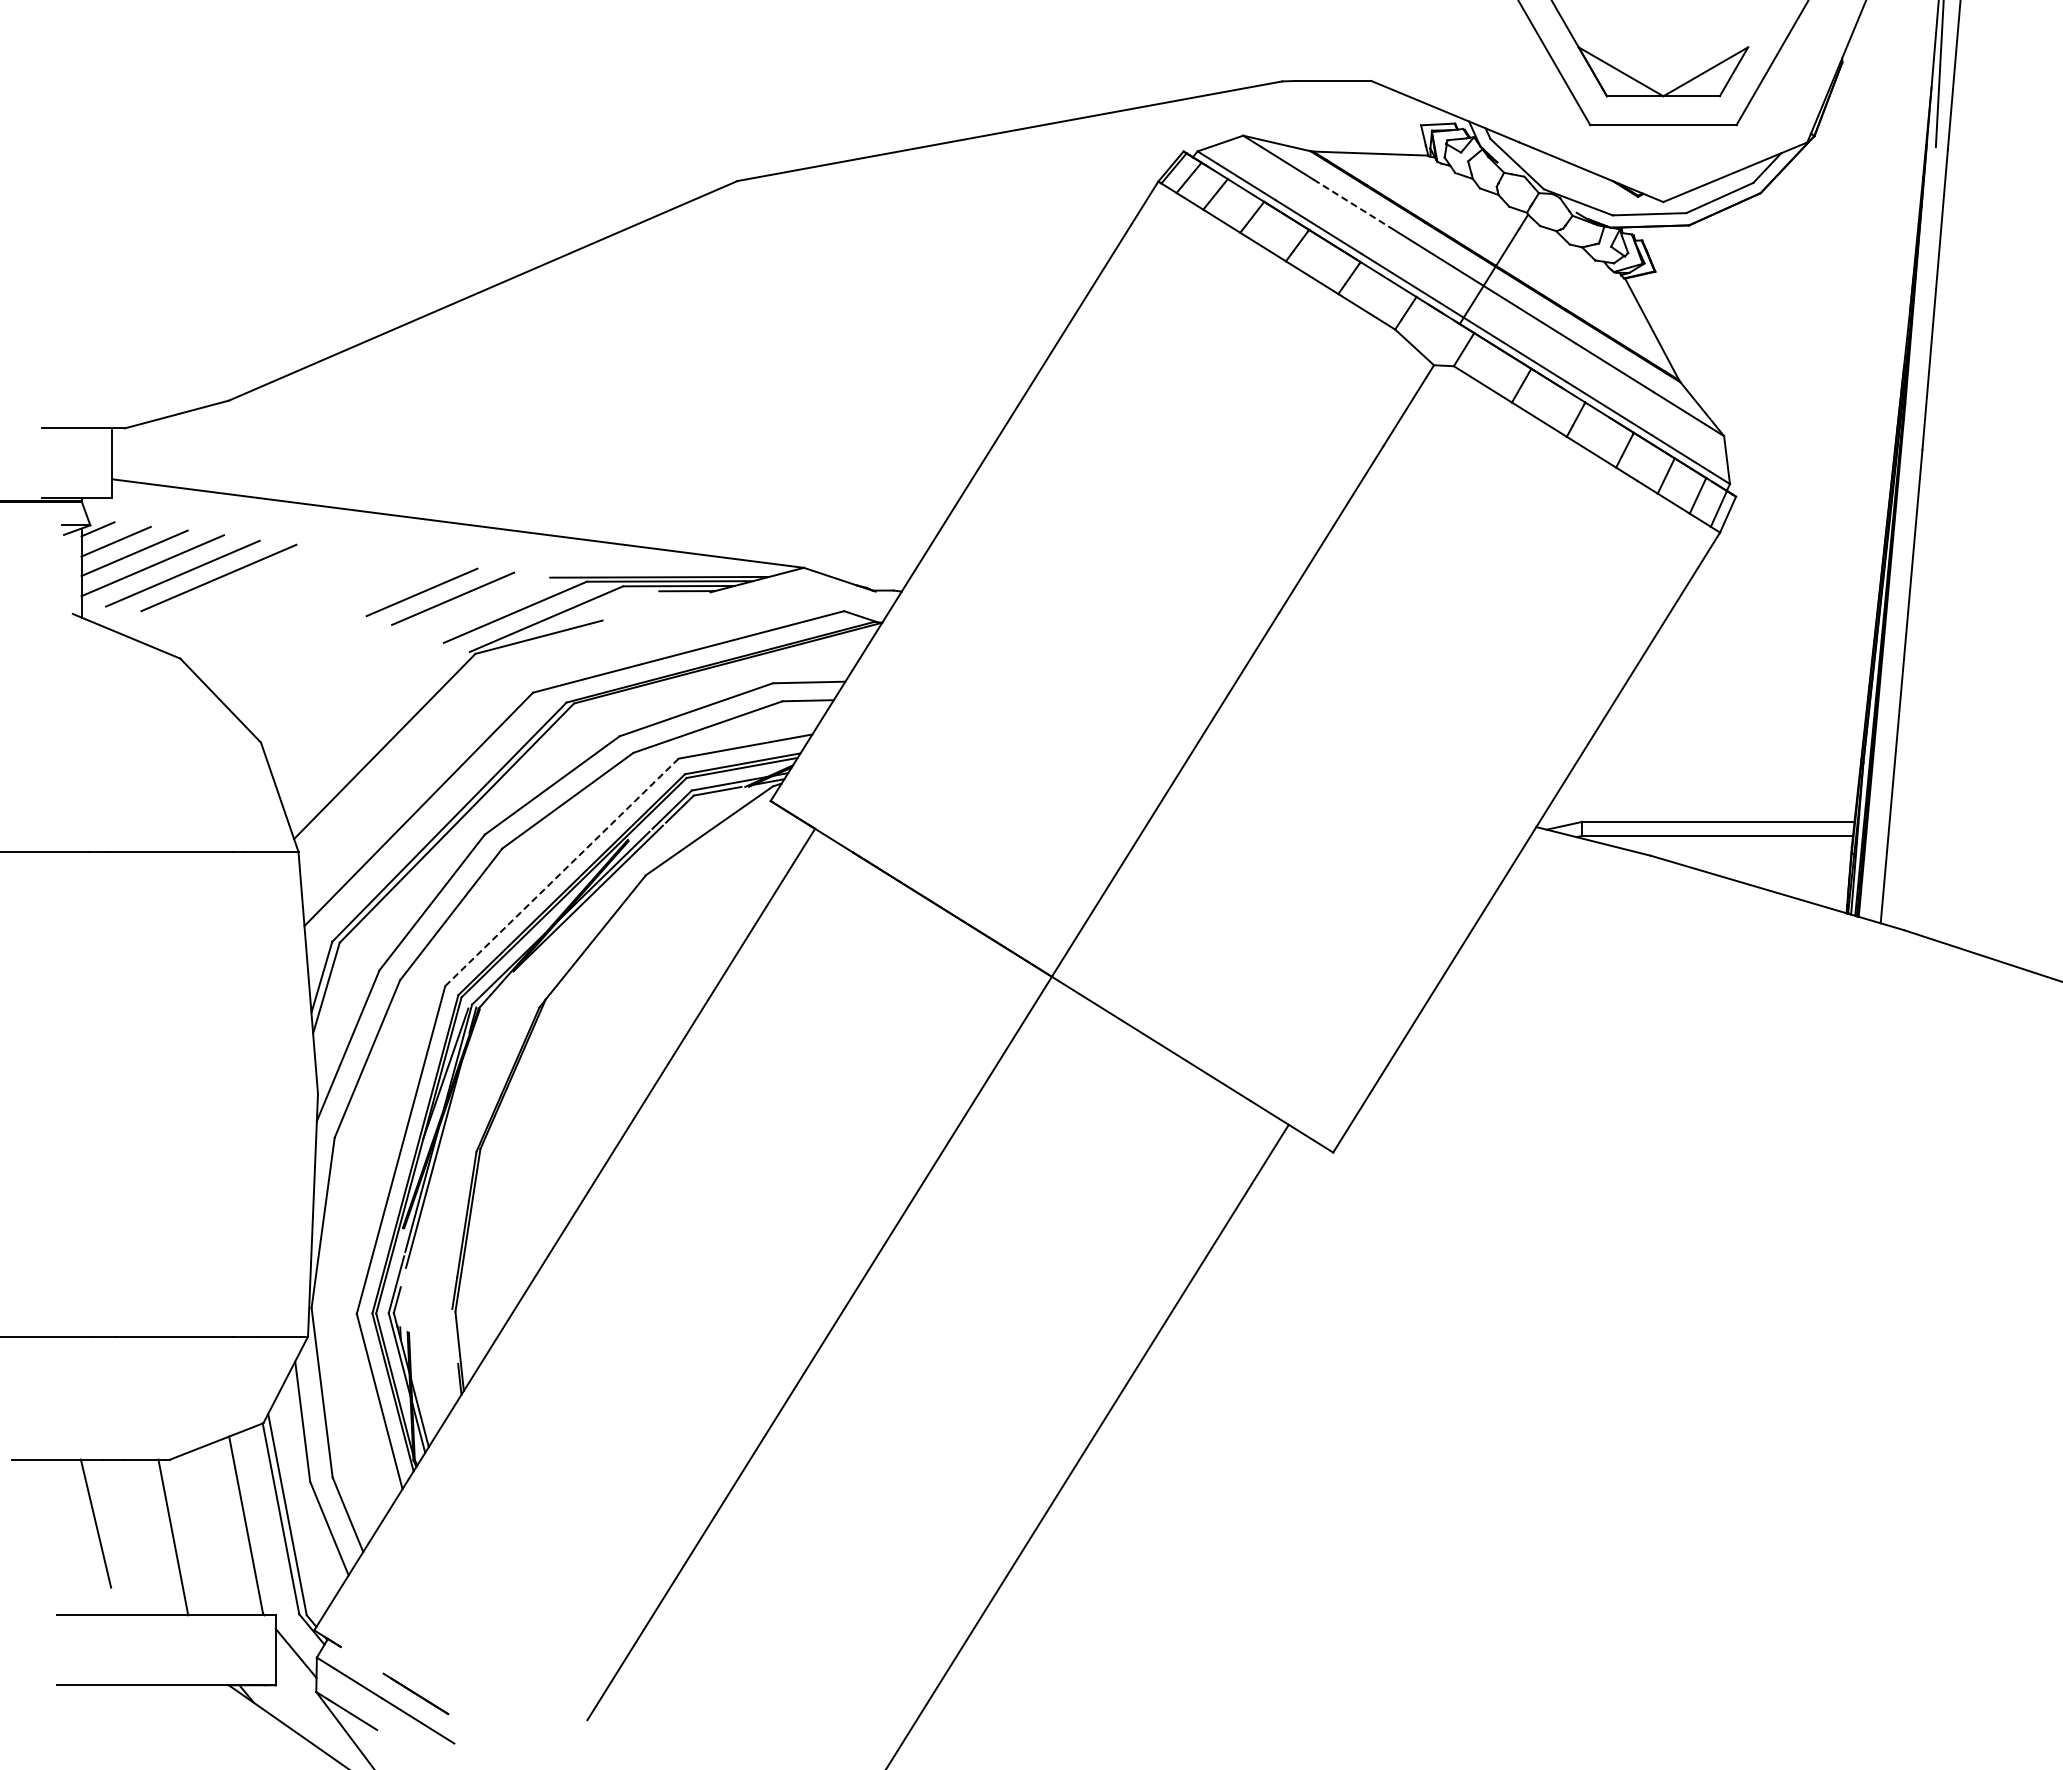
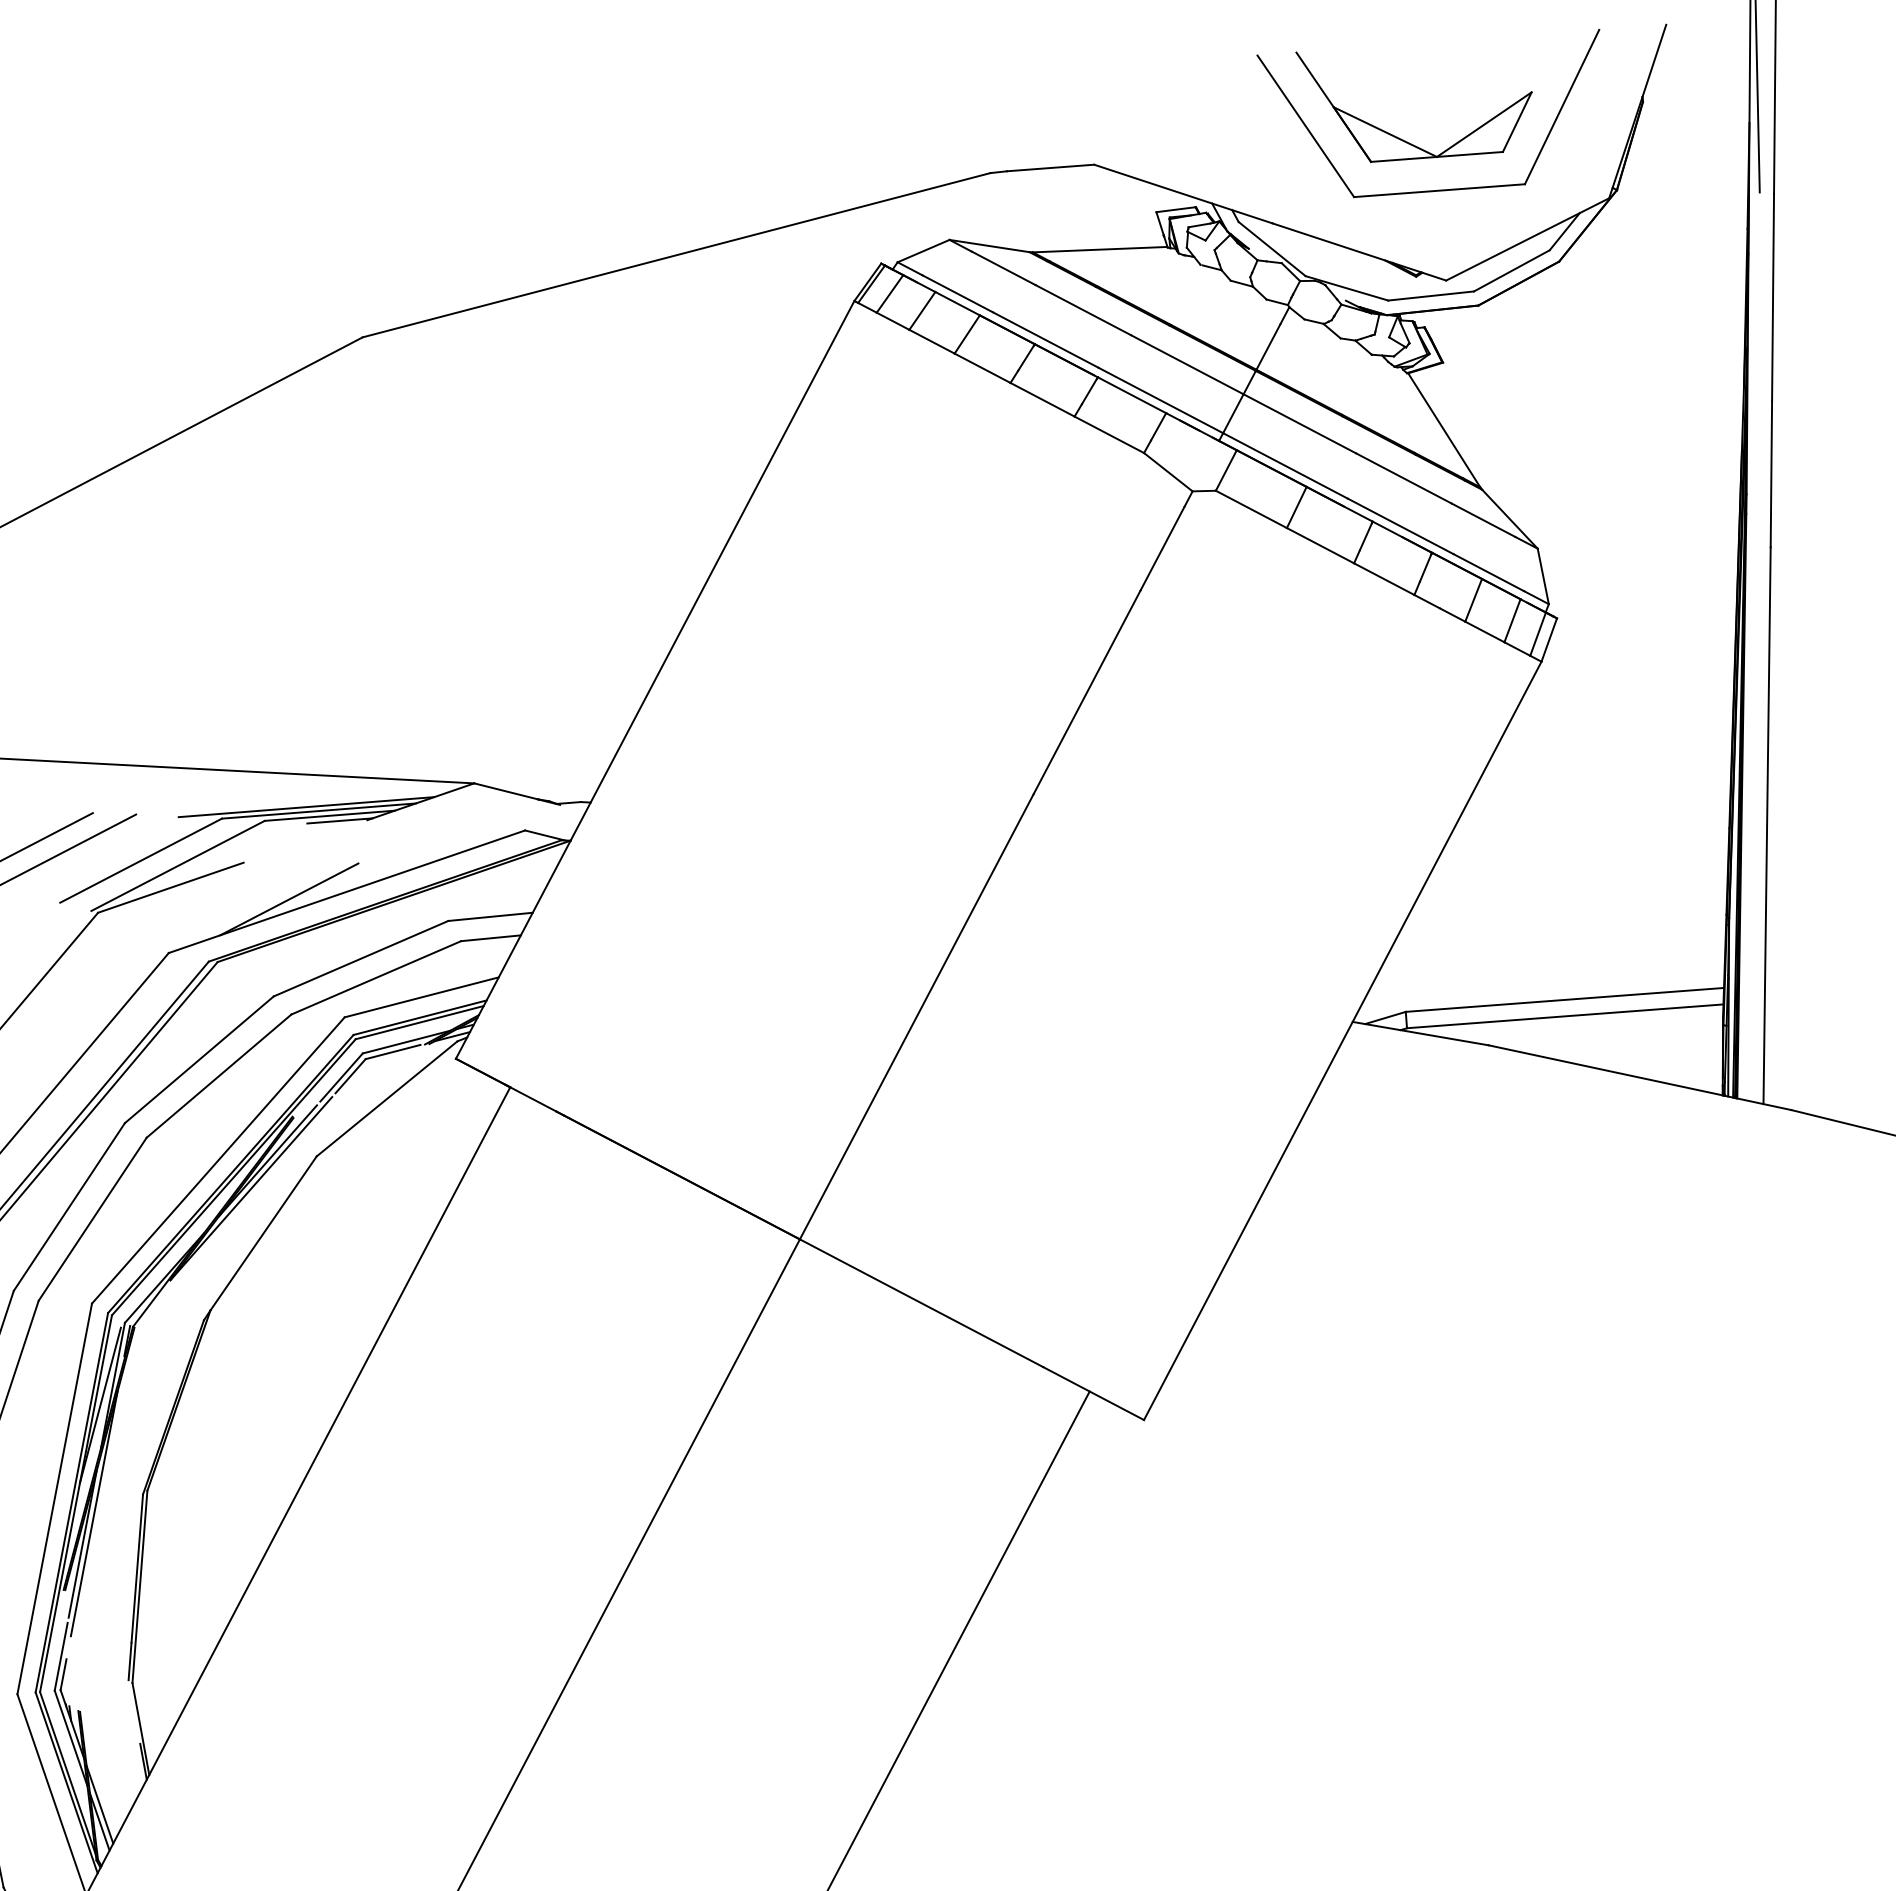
line: (1352, 204) -> (1083, 310), dashed -> solid
line: (639, 654) -> (289, 899), added
line: (562, 872) -> (218, 1160), dashed -> solid

